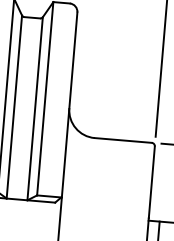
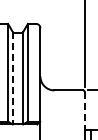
line: (13, 107) -> (12, 78), solid -> dashed
line: (150, 182) -> (84, 110), solid -> dashed

